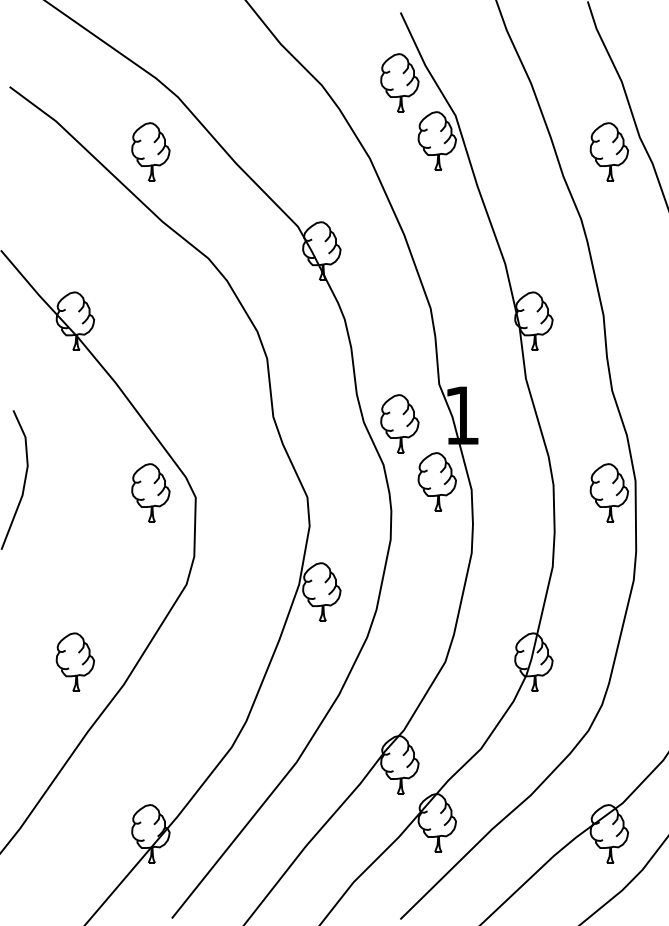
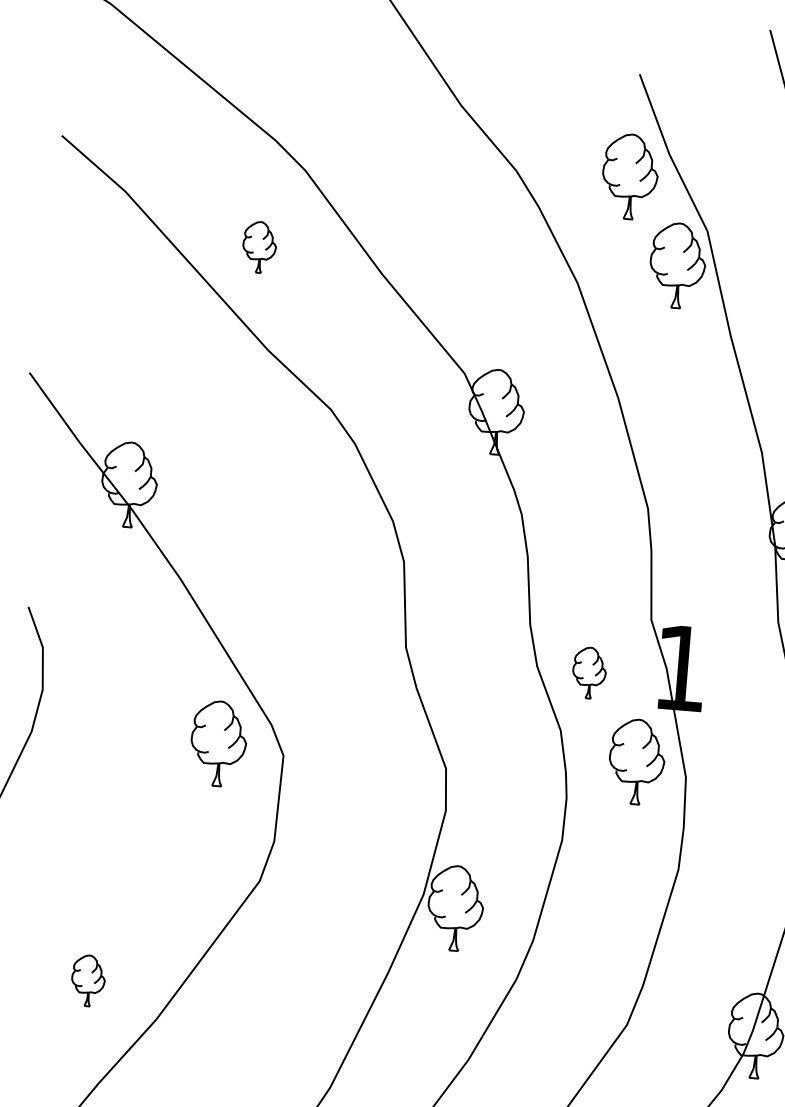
part: (150, 151) -> (259, 246), size x0.6
part: (399, 423) -> (588, 672), size x0.6
part: (74, 661) -> (87, 979), size x0.6

